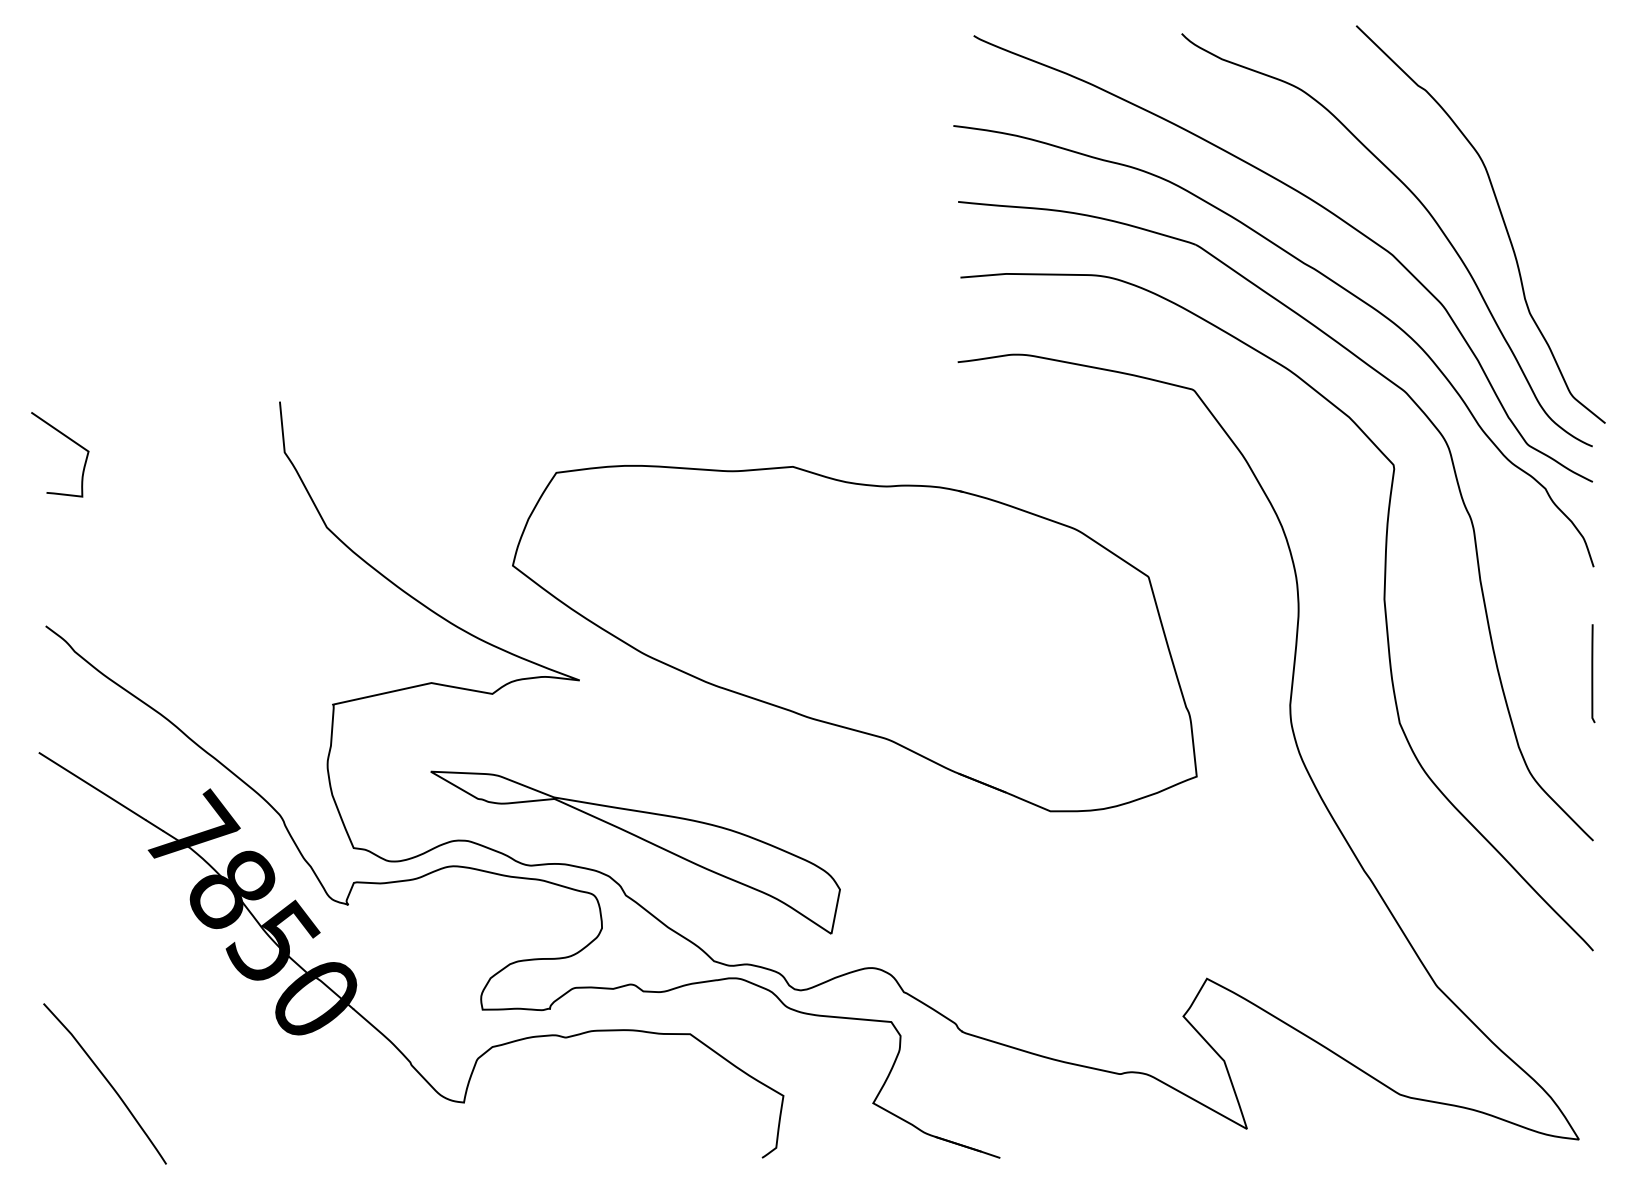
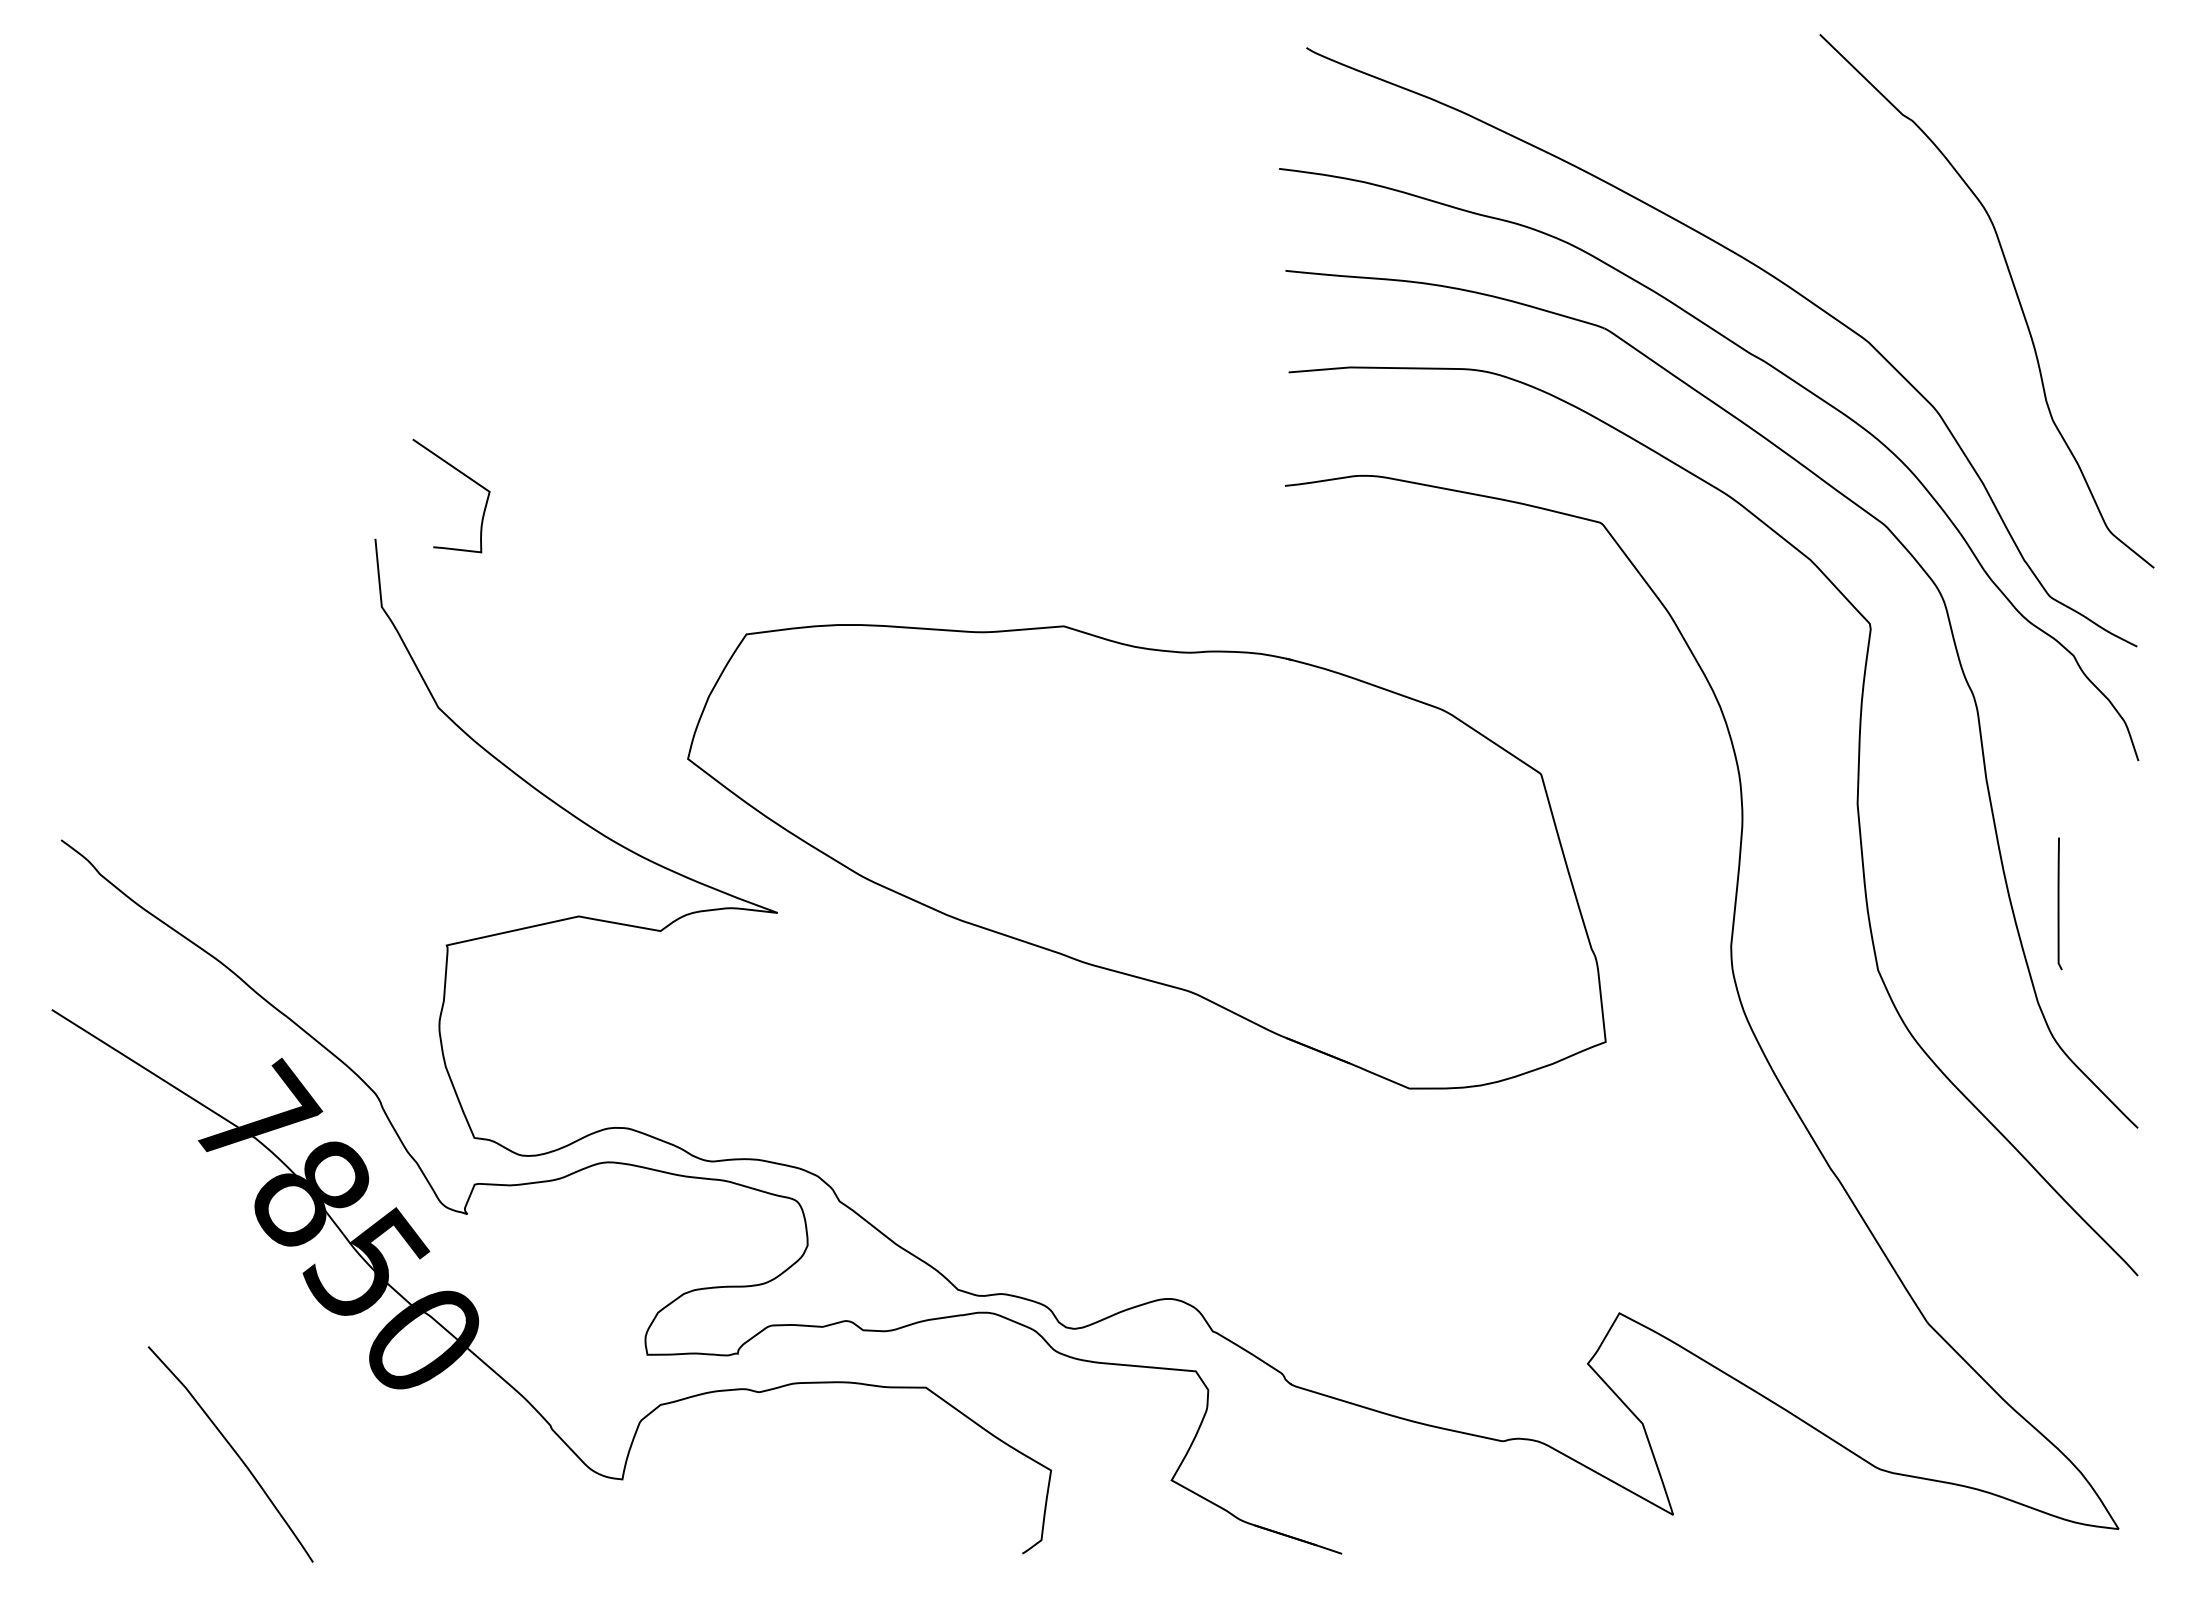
curve: (1424, 208) -> (1911, 279), removed
curve: (69, 439) -> (463, 475), moved
curve: (1593, 673) -> (2059, 903), moved
part: (641, 839) -> (860, 1126), removed
curve: (107, 1081) -> (233, 1451), moved

